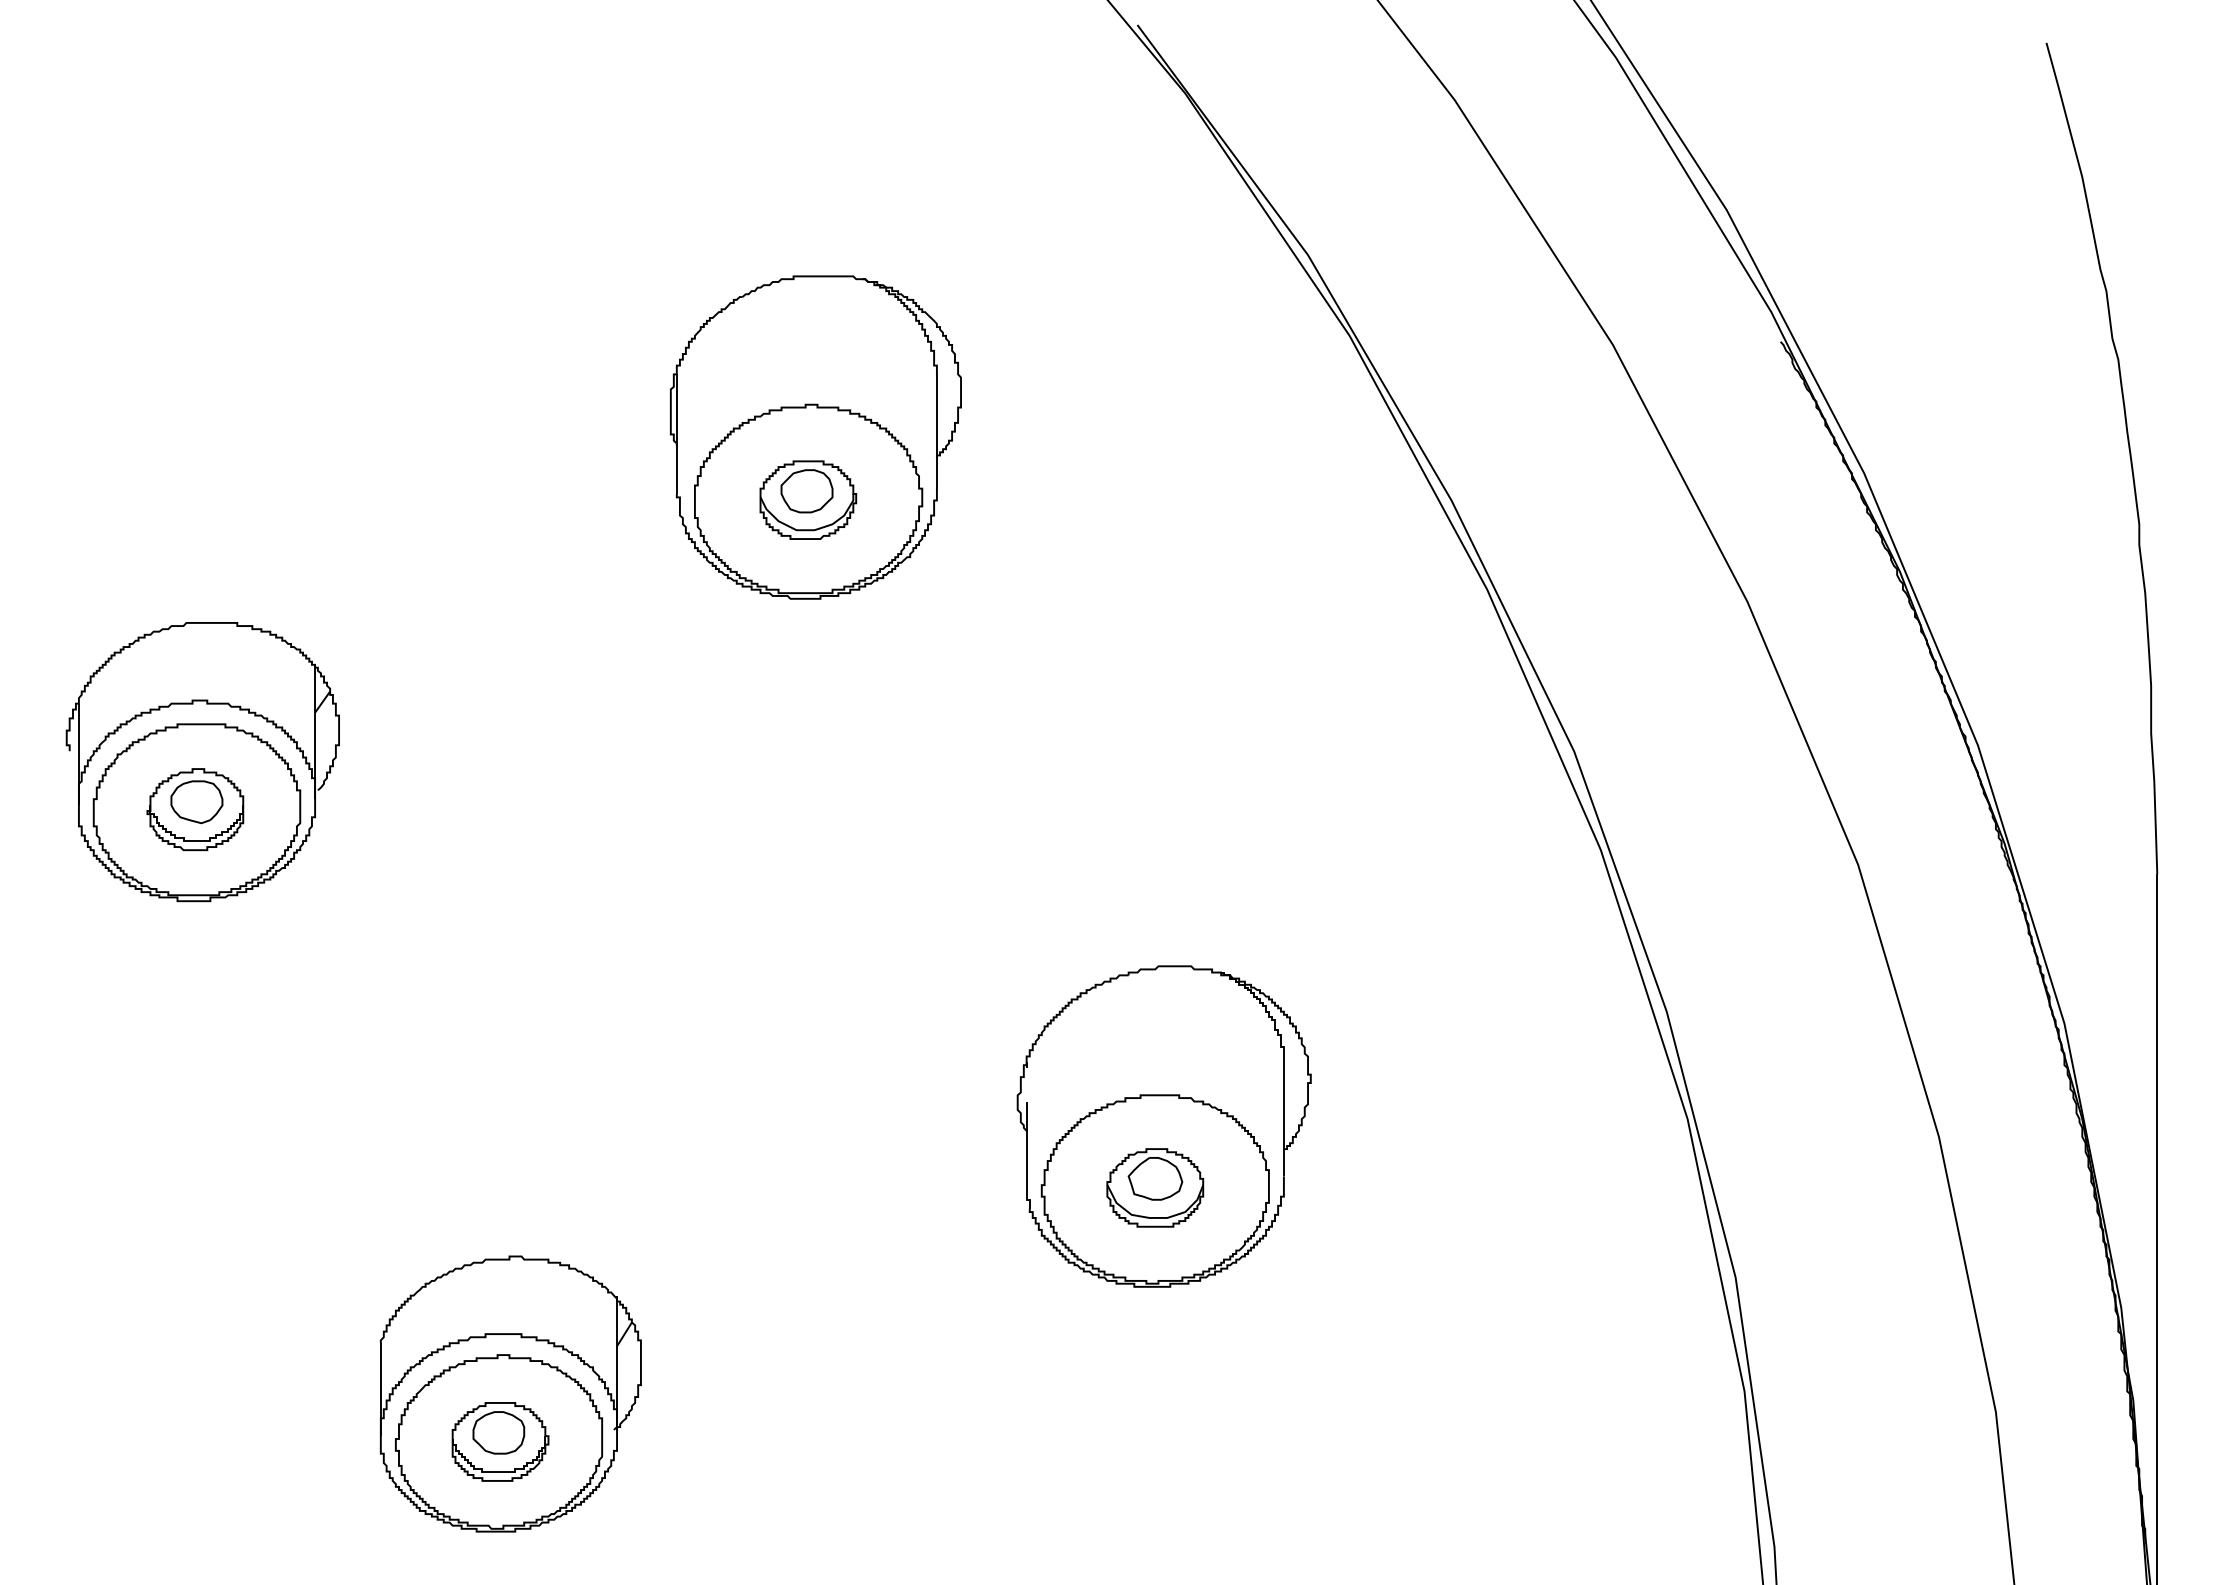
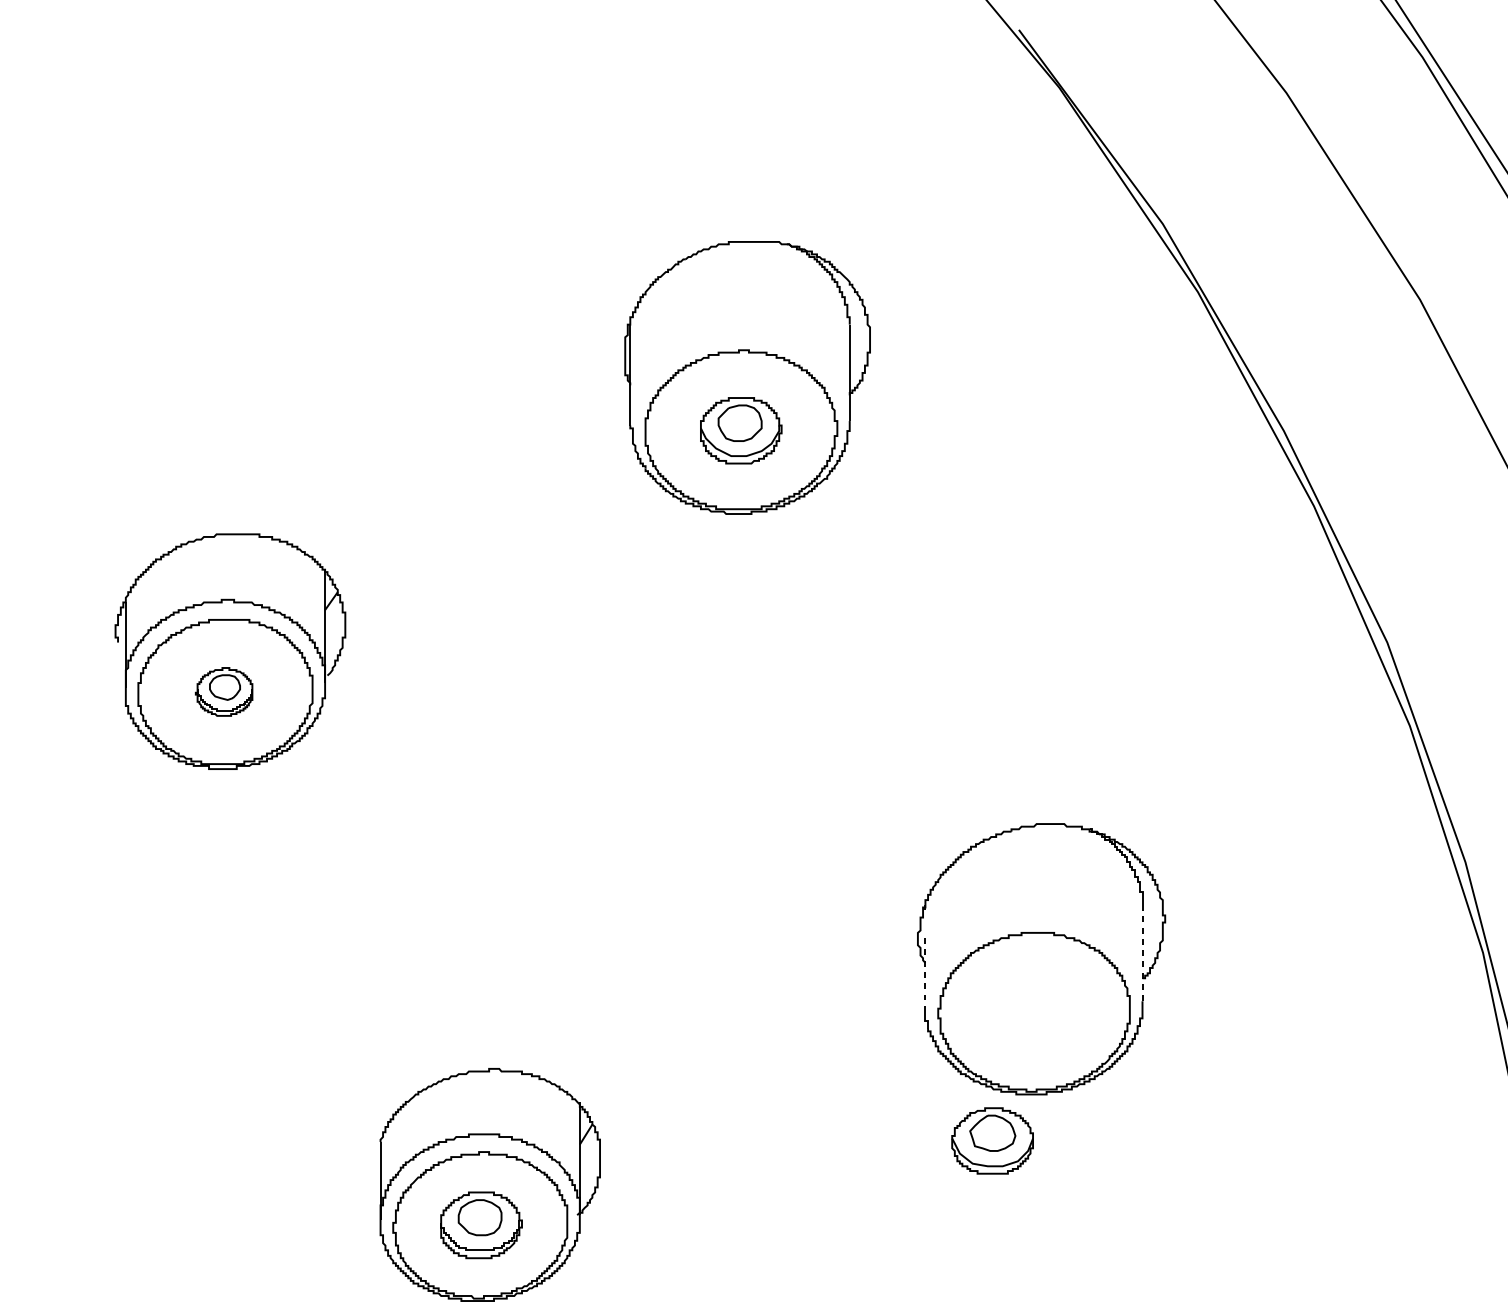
part: (195, 809) -> (224, 691), size x0.7
line: (1283, 1118) -> (1142, 952), solid -> dashed
line: (1026, 1142) -> (925, 972), solid -> dashed
part: (1155, 1187) -> (992, 1140), moved

